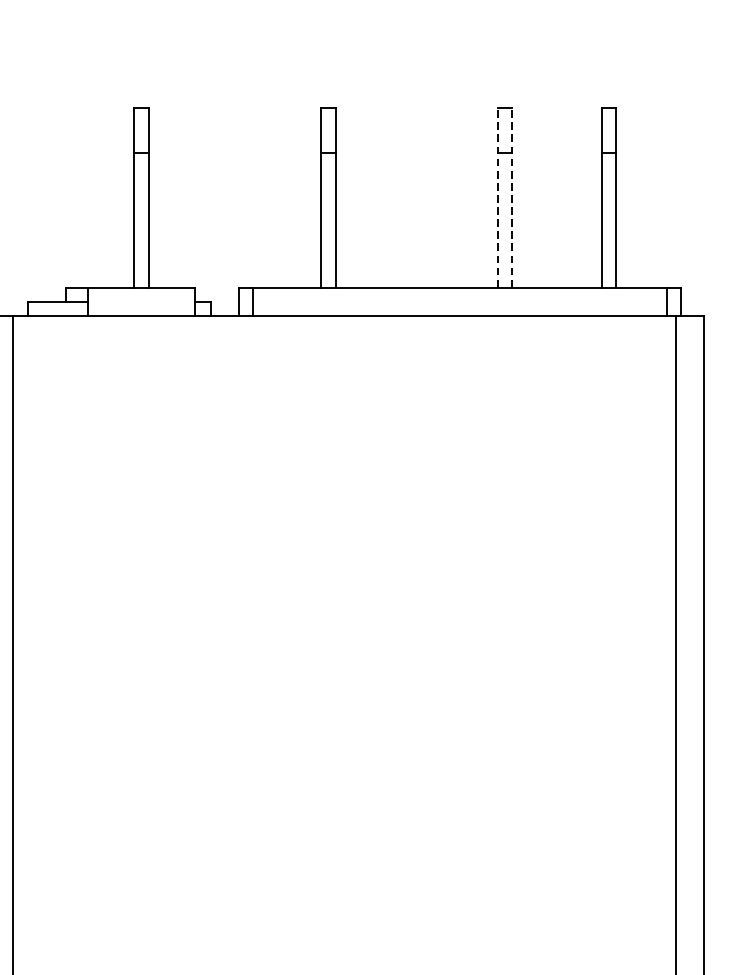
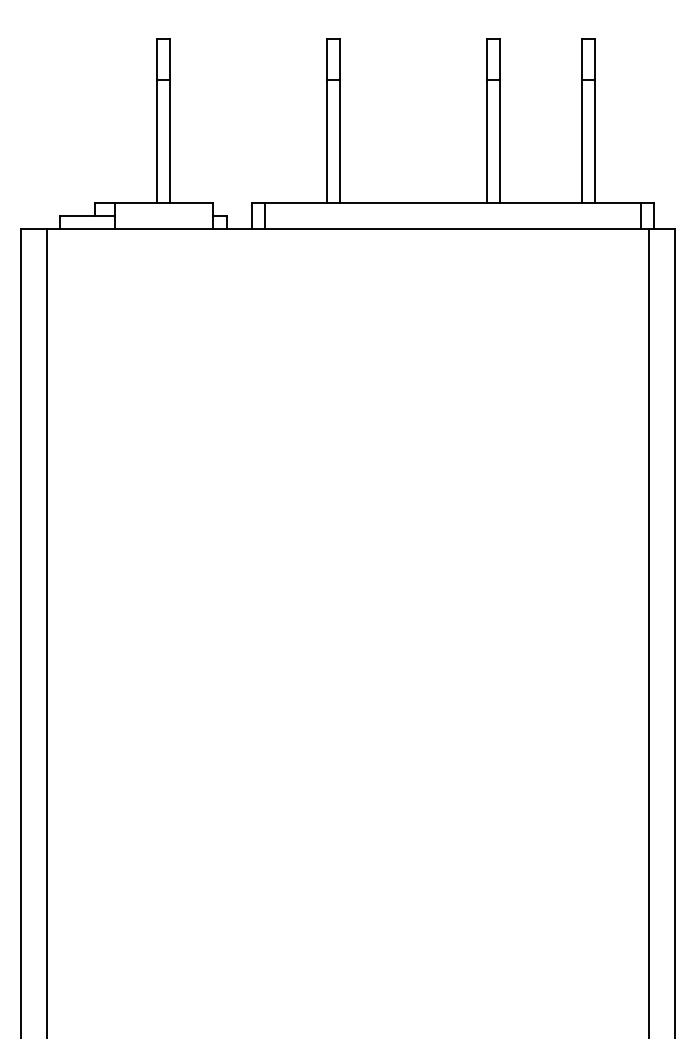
line: (498, 197) -> (487, 121), dashed -> solid
line: (512, 197) -> (500, 121), dashed -> solid

